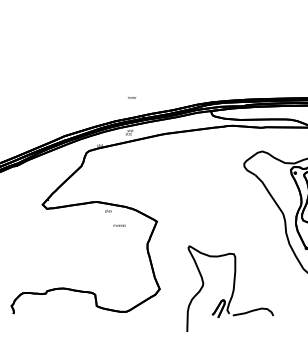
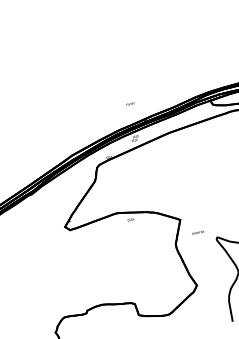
text: (119, 225) -> (197, 232), moved

